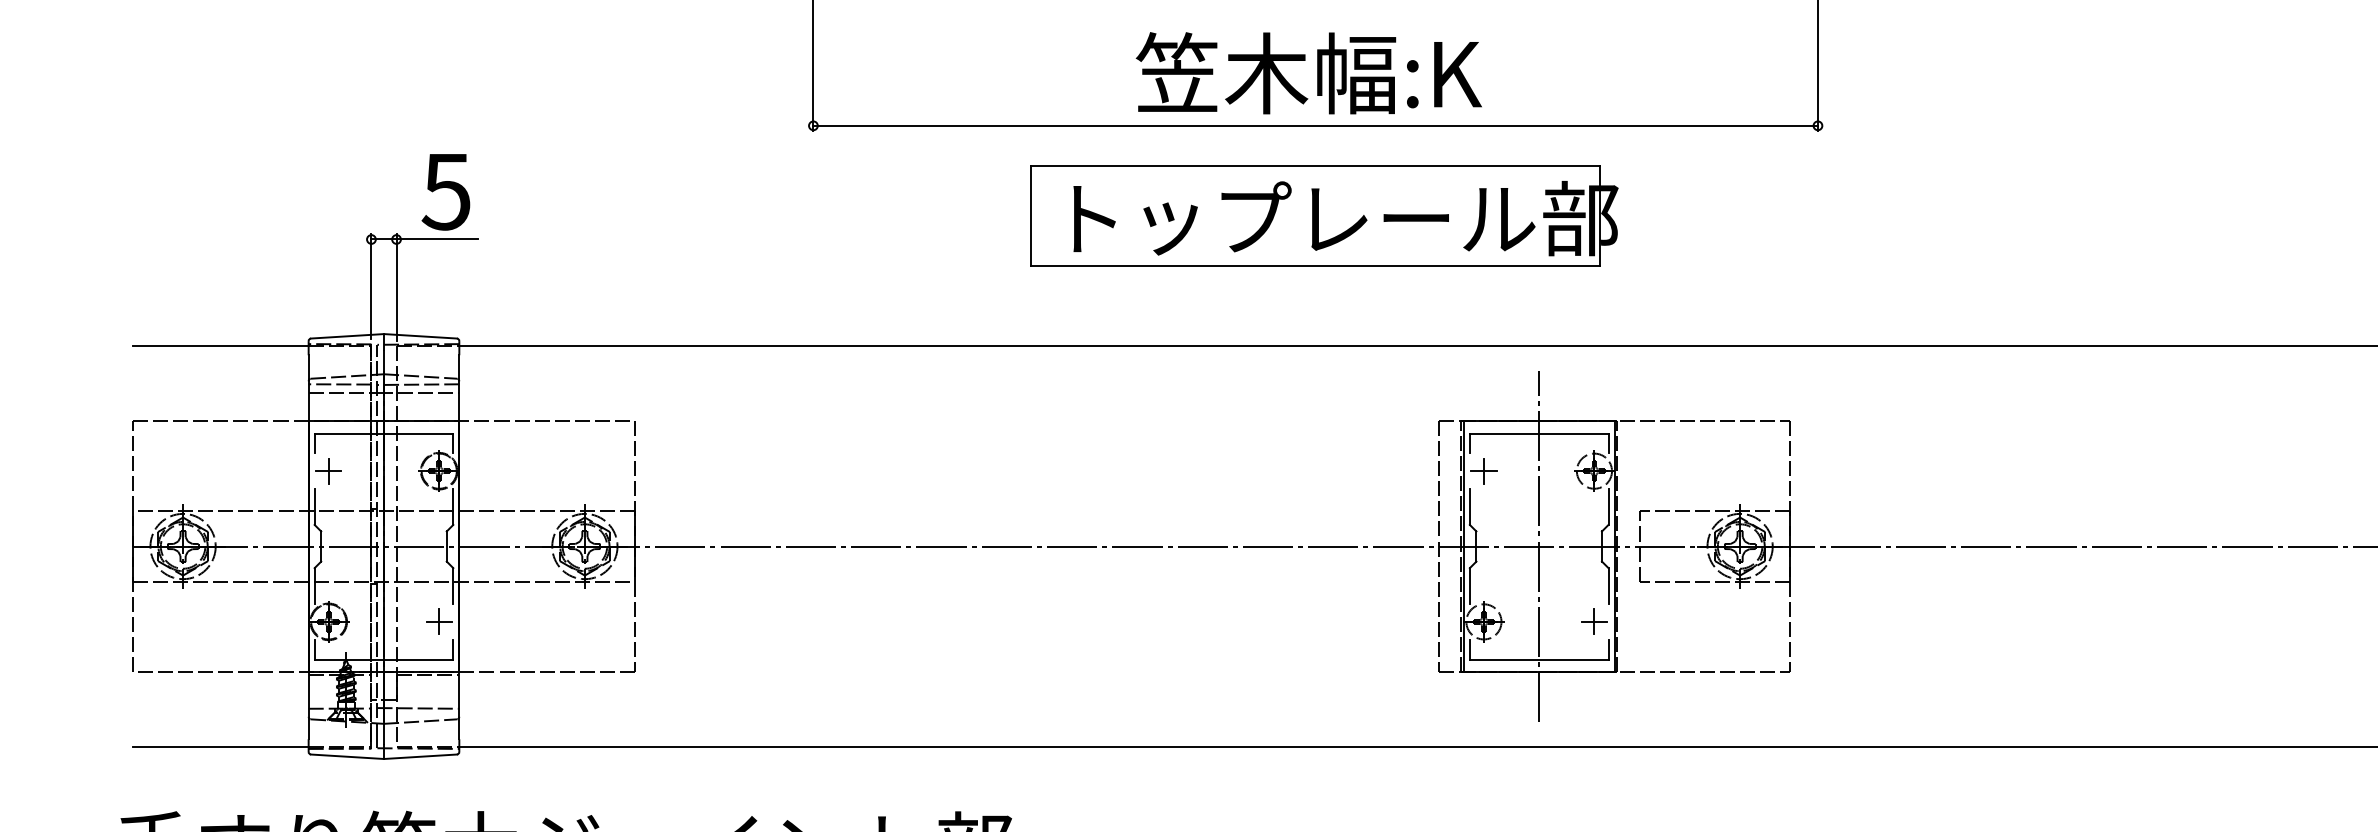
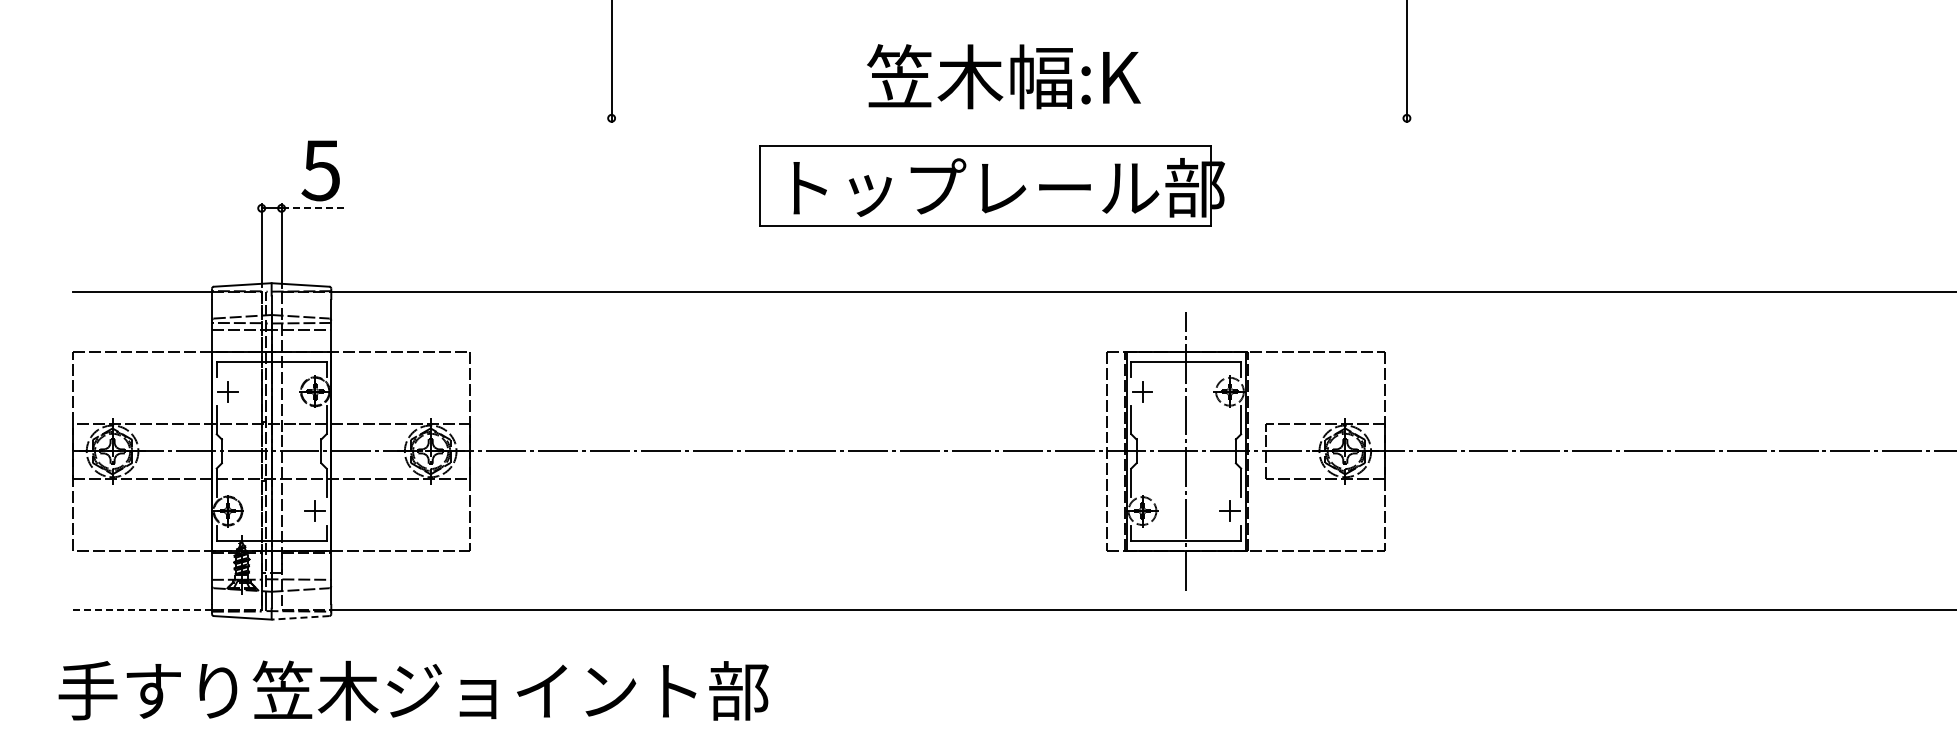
line: (1314, 126) -> (1008, 118), removed
part: (1323, 215) -> (991, 185), moved
line: (438, 239) -> (314, 208), solid -> dashed
line: (220, 747) -> (142, 610), solid -> dashed
line: (420, 756) -> (300, 617), solid -> dashed

